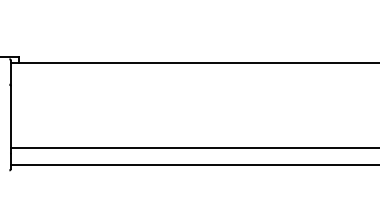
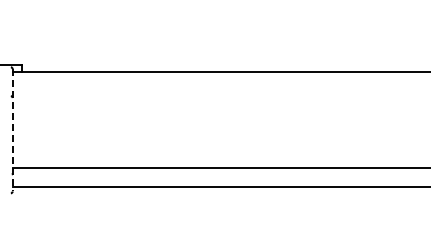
line: (10, 114) -> (12, 130), solid -> dashed

